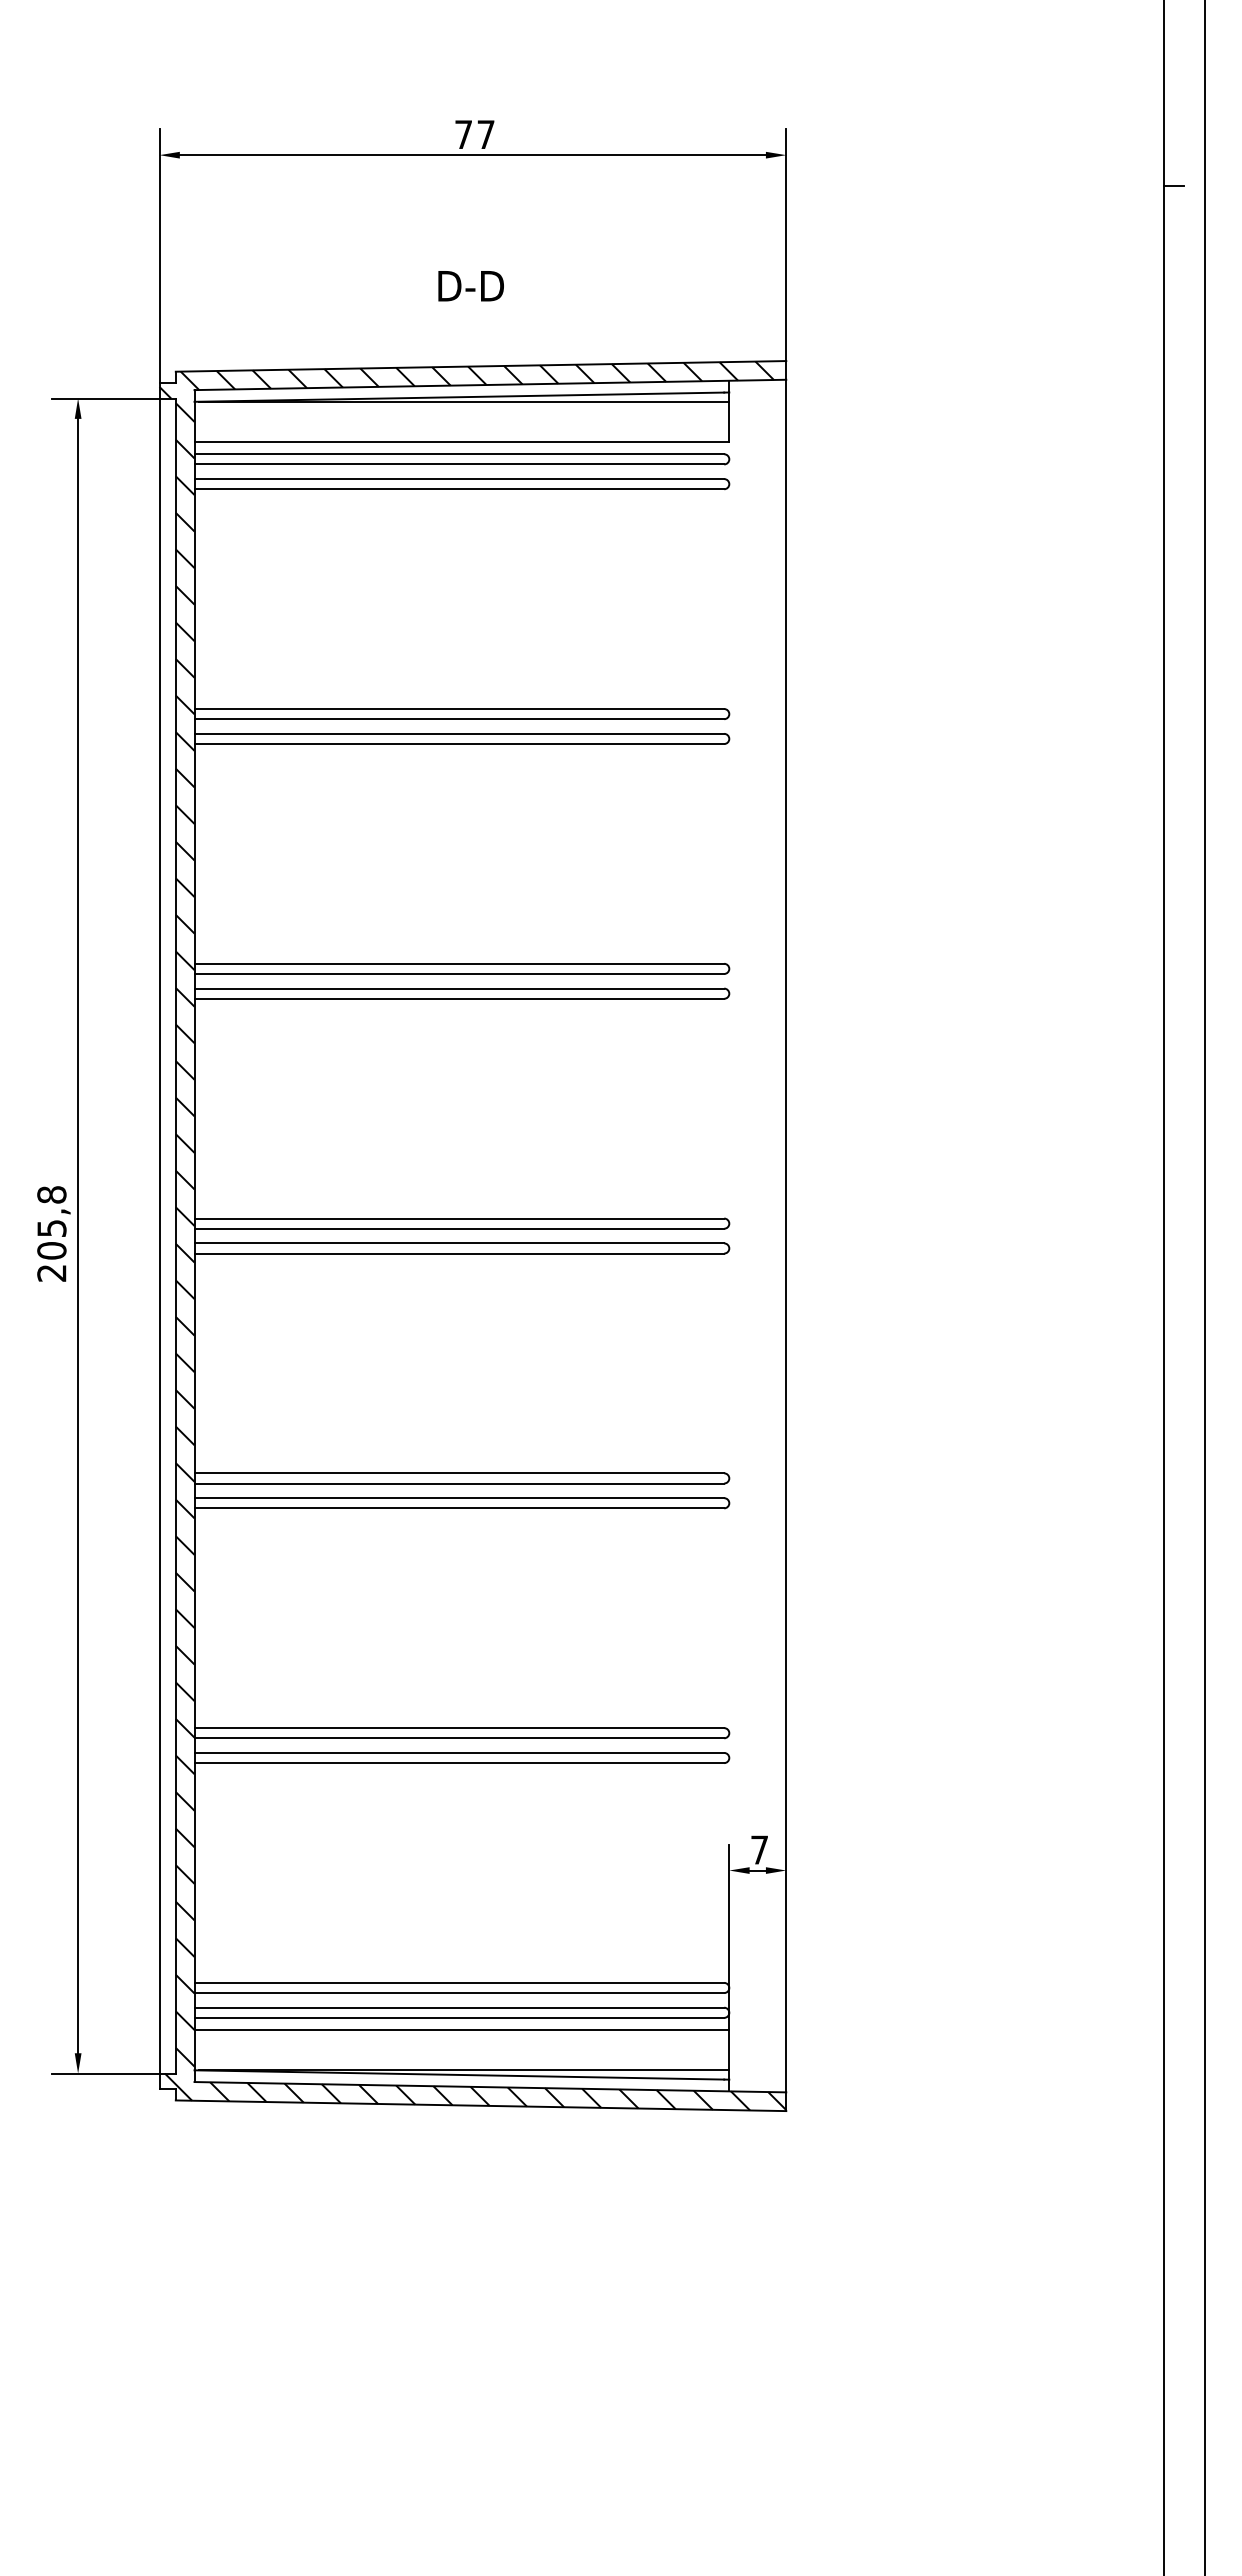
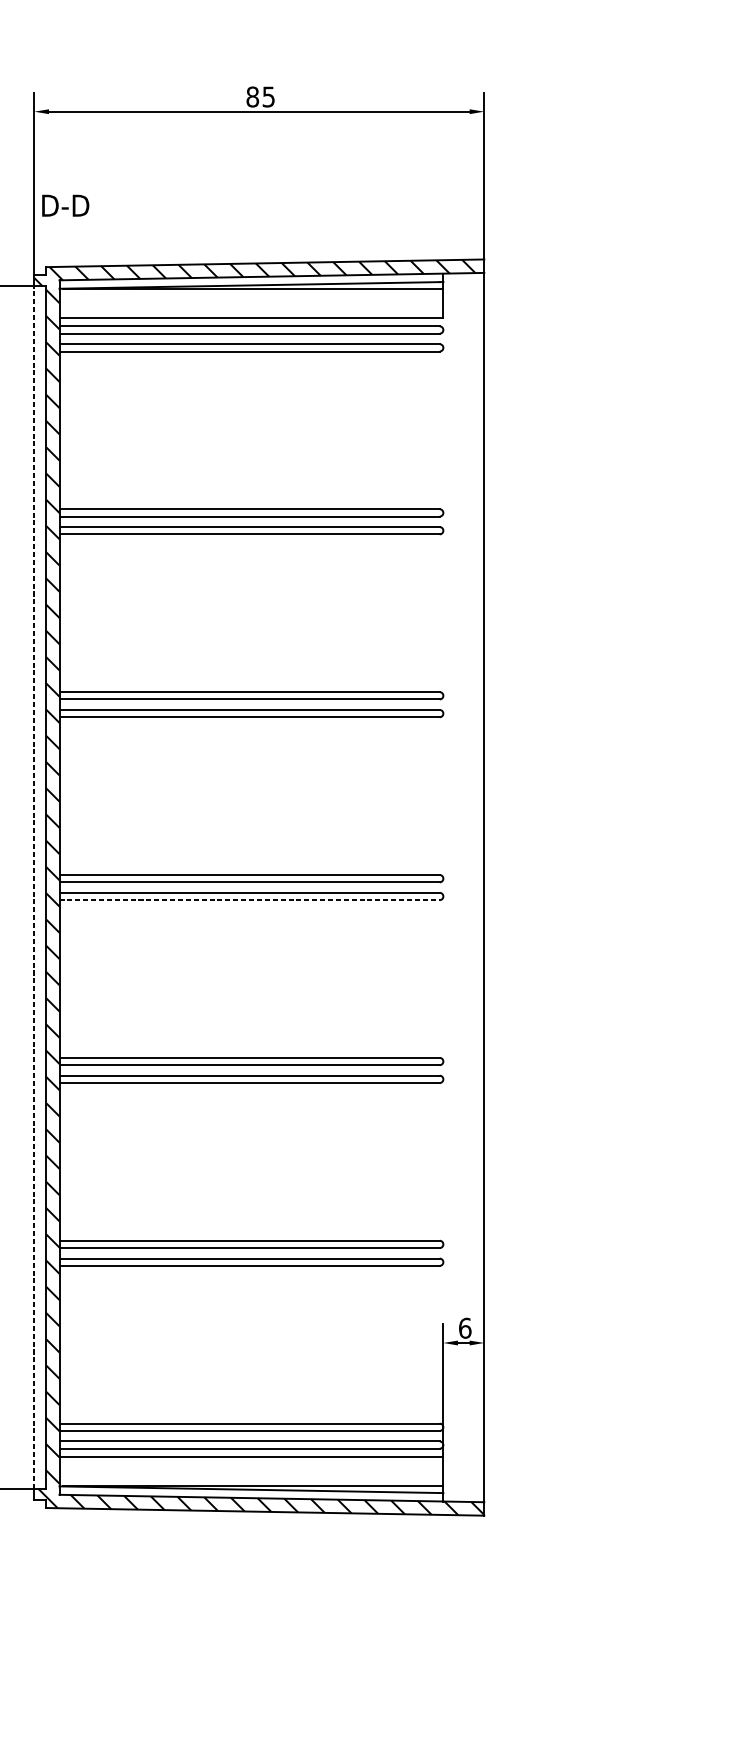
text: (474, 134) -> (260, 96), 77 -> 85
text: (470, 286) -> (65, 205), moved
line: (159, 1236) -> (34, 887), solid -> dashed
line: (459, 1253) -> (249, 900), solid -> dashed
text: (759, 1849) -> (465, 1327), 7 -> 6

